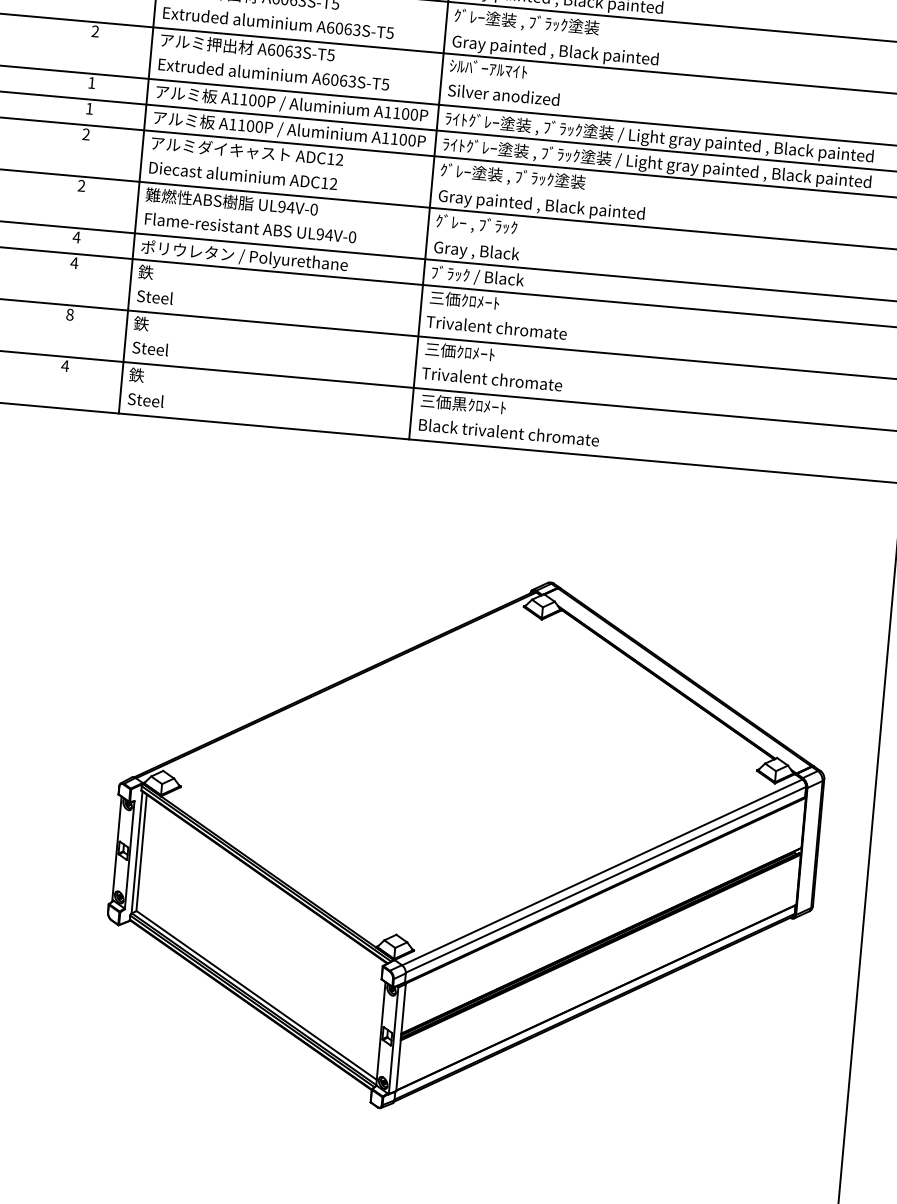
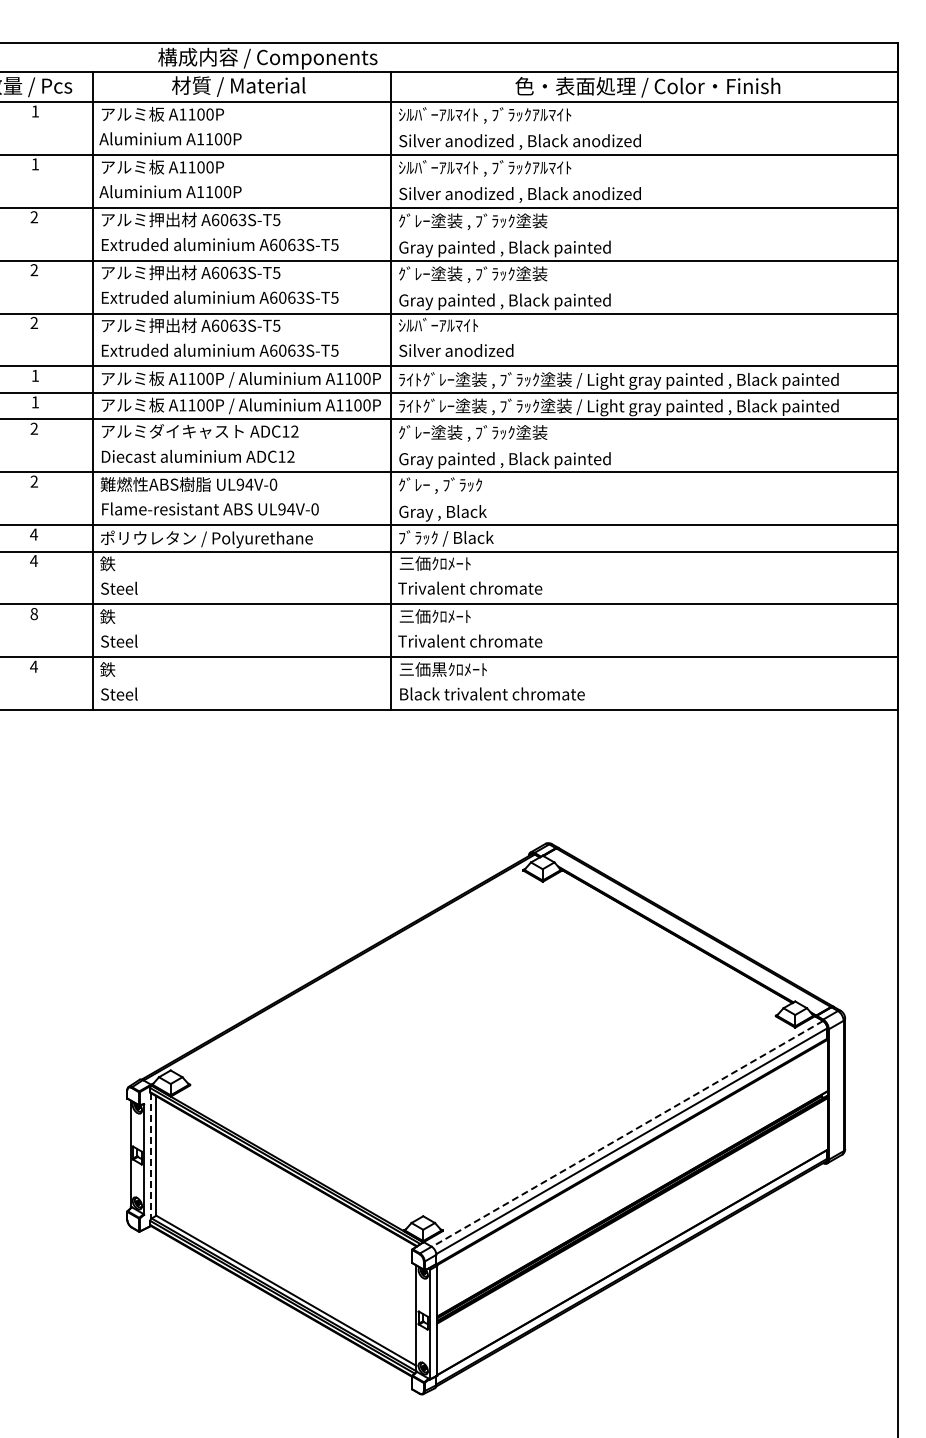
line: (137, 852) -> (151, 1156), solid -> dashed
line: (602, 871) -> (627, 1133), solid -> dashed

